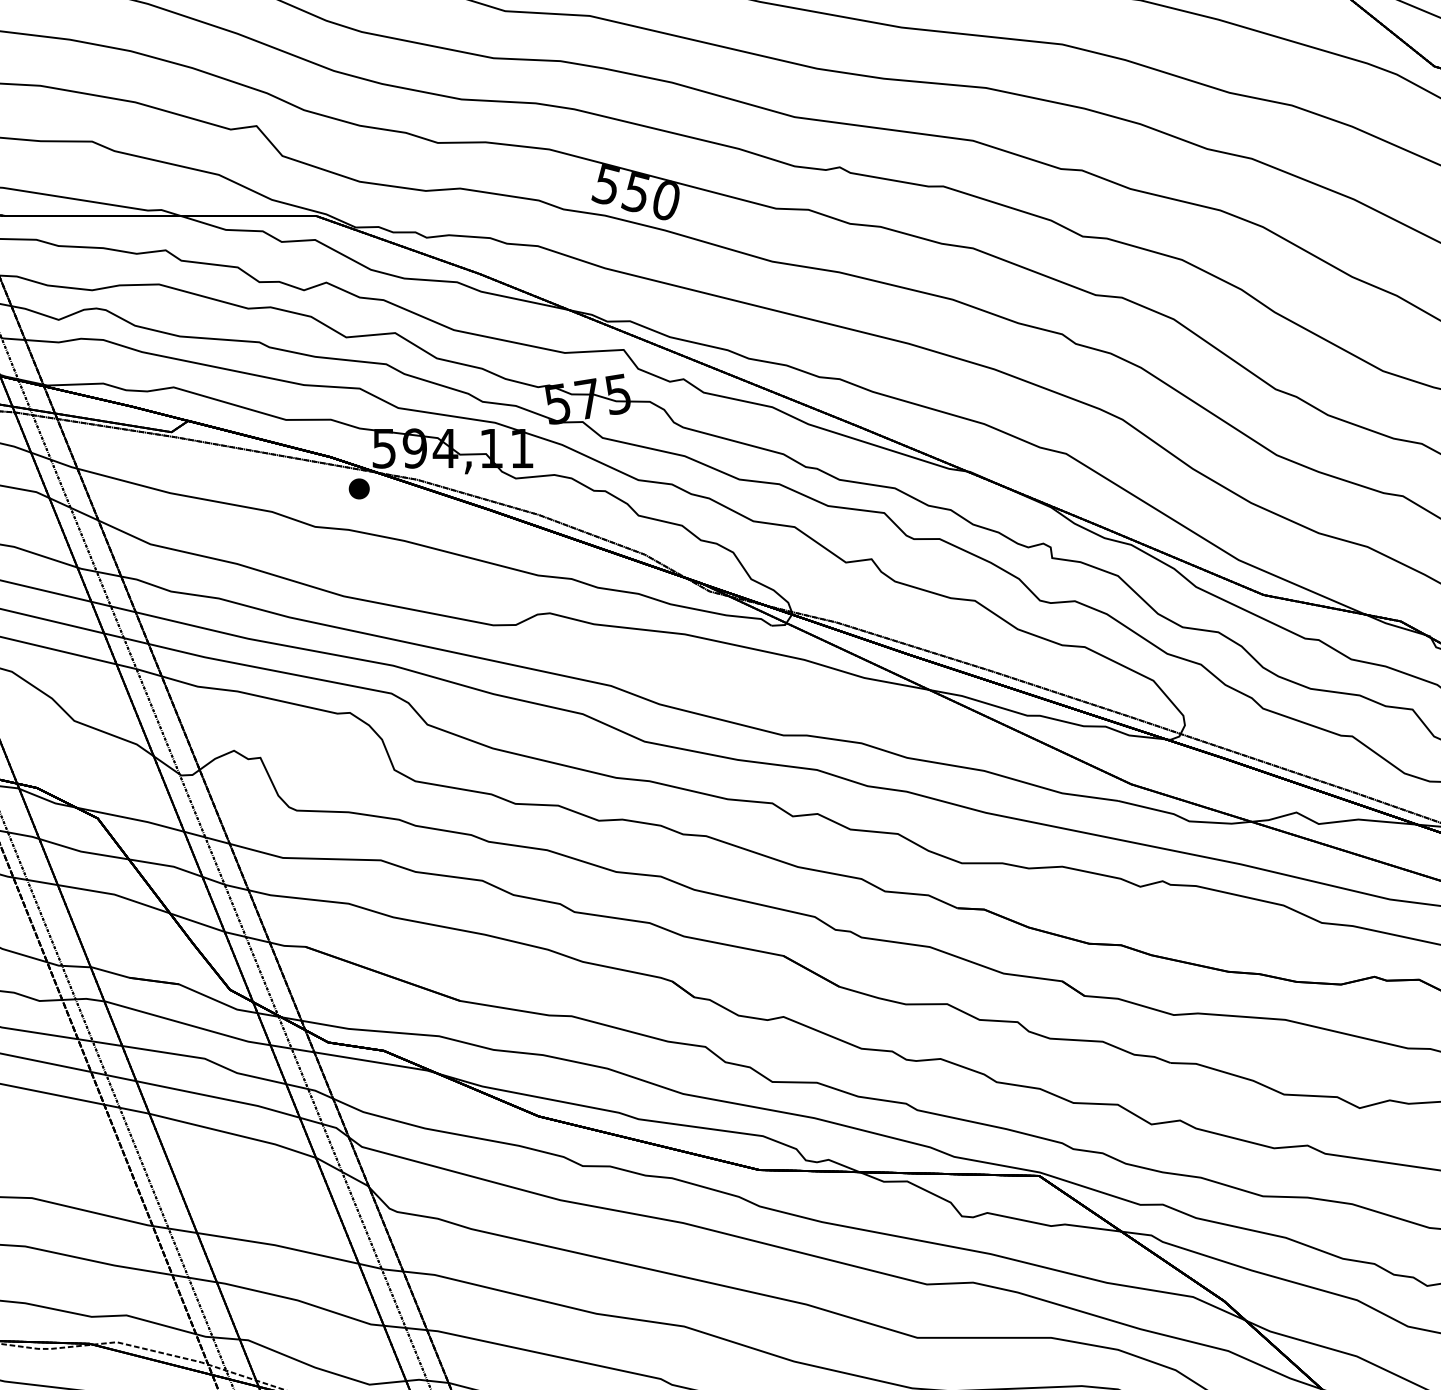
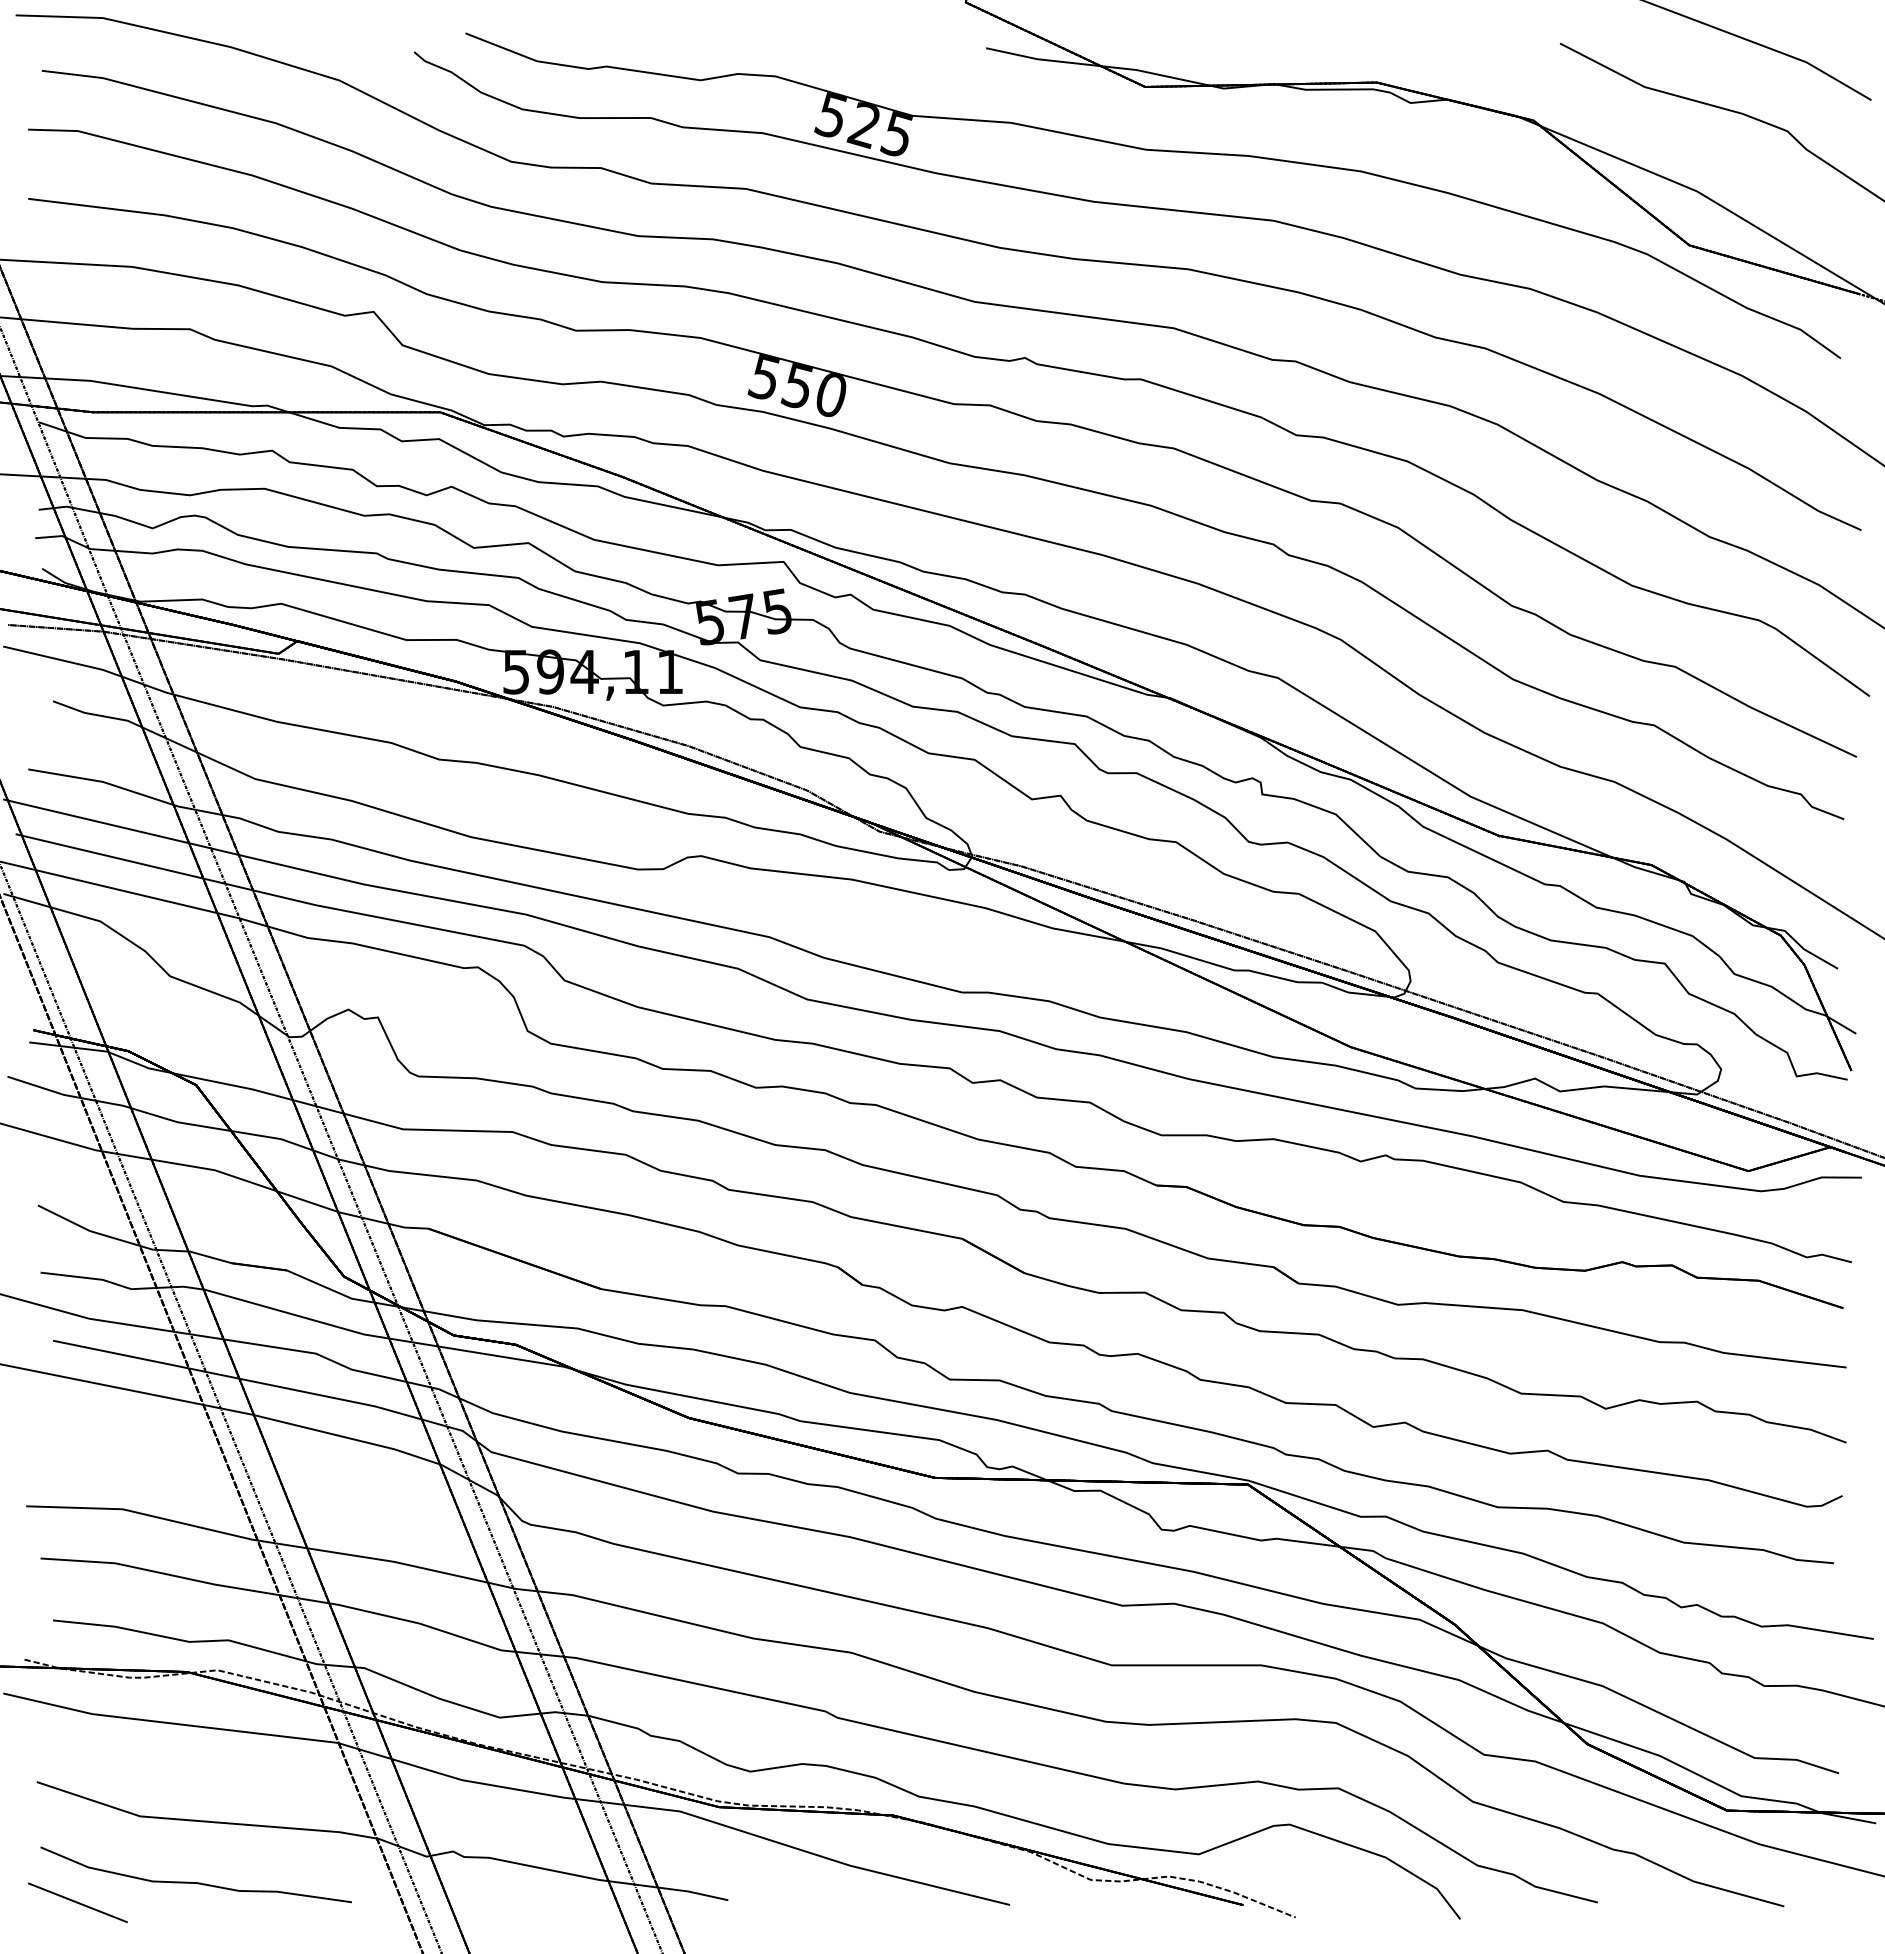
part: (359, 488) -> (488, 716), removed

